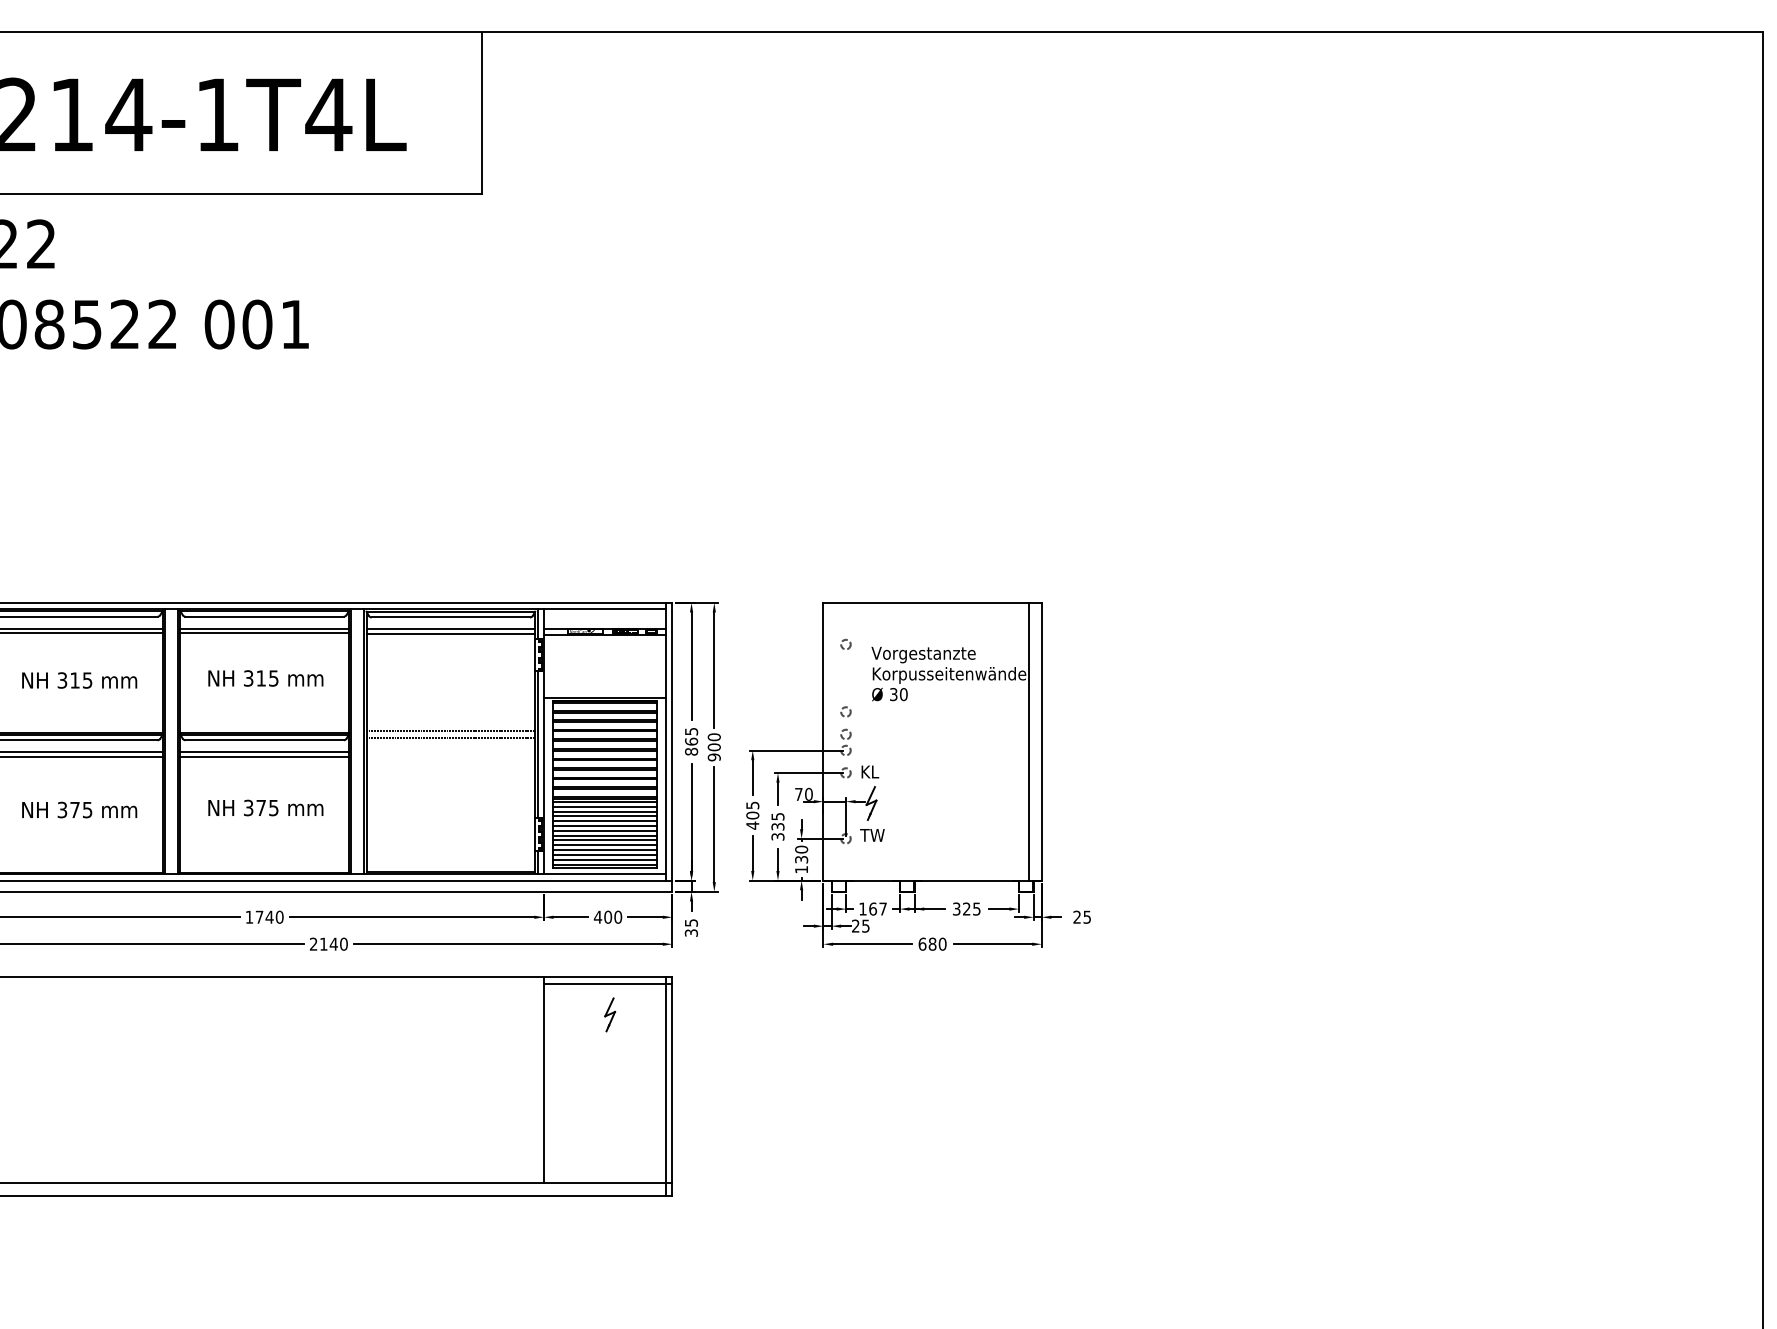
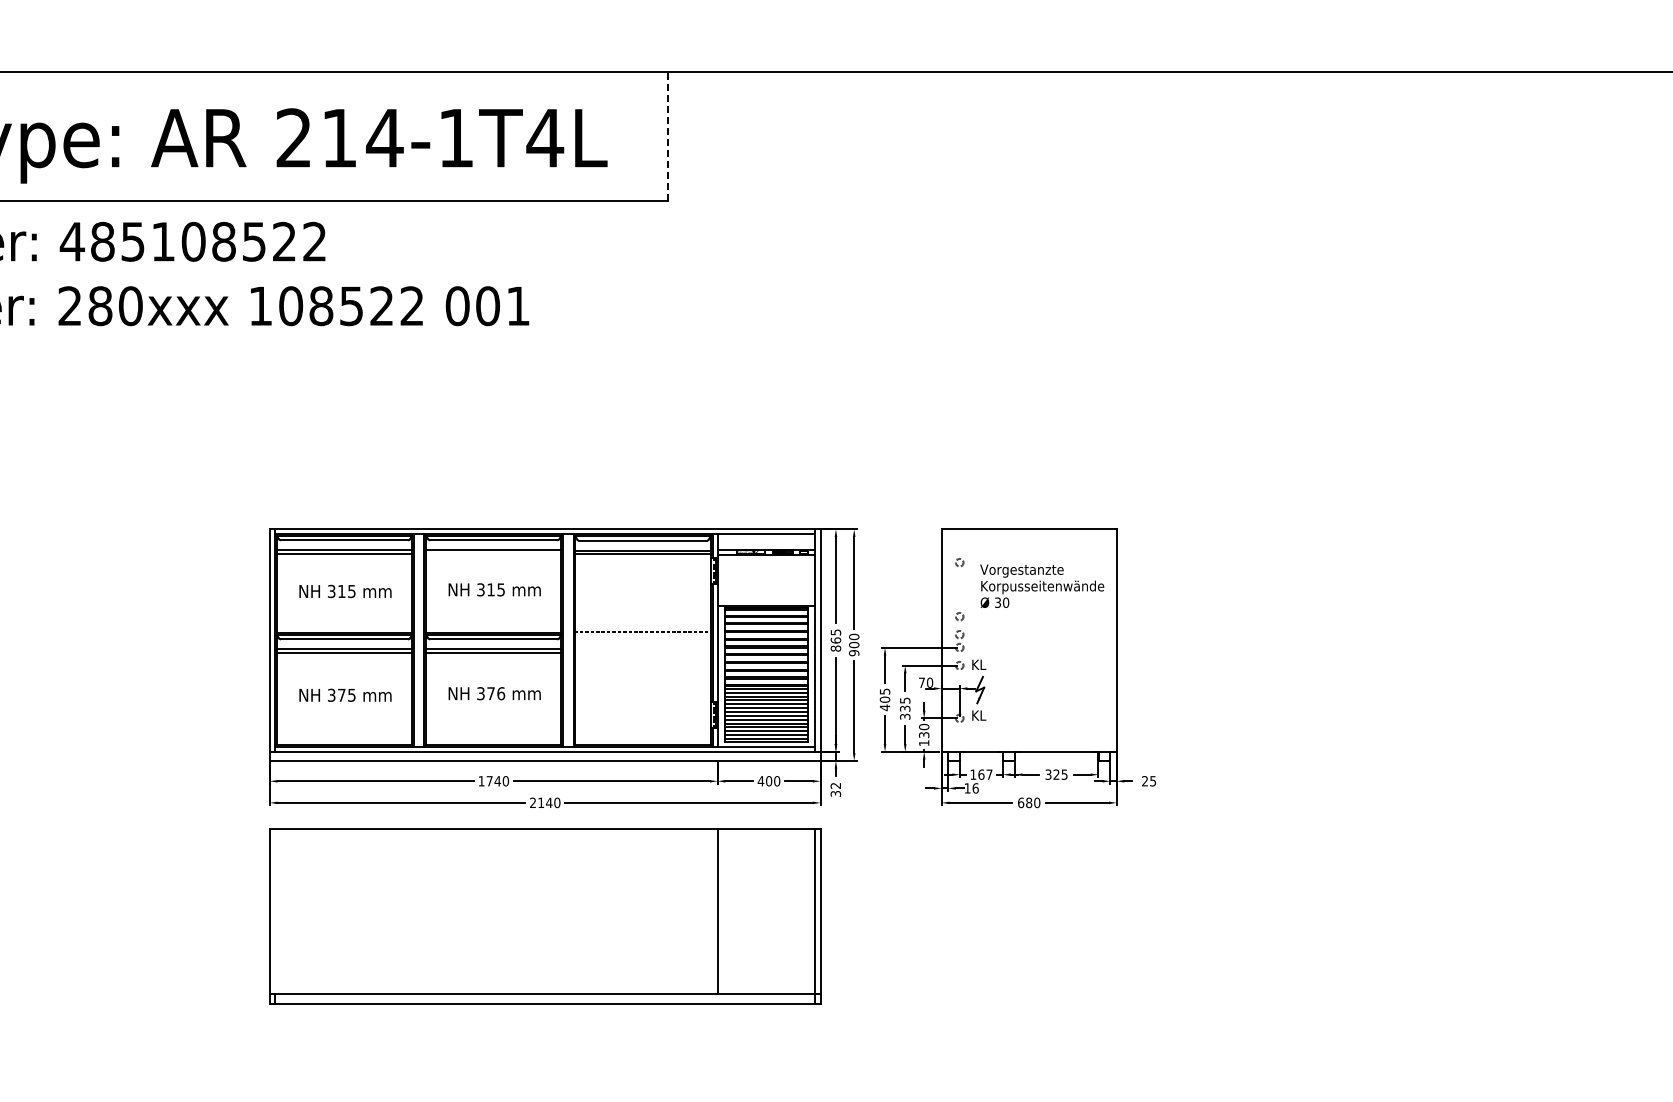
line: (481, 112) -> (667, 136), solid -> dashed
line: (264, 633) -> (493, 553), removed
line: (450, 737) -> (642, 637), removed
line: (1029, 741) -> (1106, 640), removed
text: (274, 807) -> (501, 693), 375 -> 376
text: (871, 835) -> (980, 715), TW -> KL
text: (690, 922) -> (835, 785), 35 -> 32
text: (860, 926) -> (971, 788), 25 -> 16
line: (607, 983) -> (768, 834), removed
part: (609, 1014) -> (770, 859), removed

